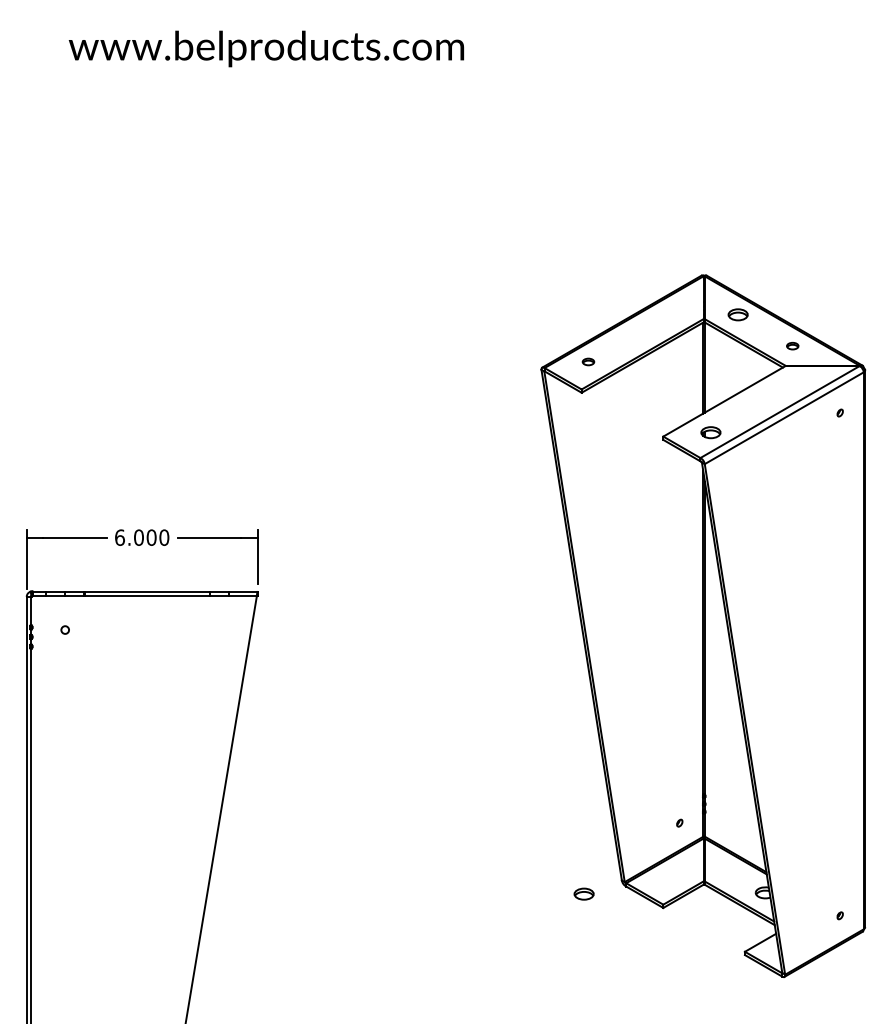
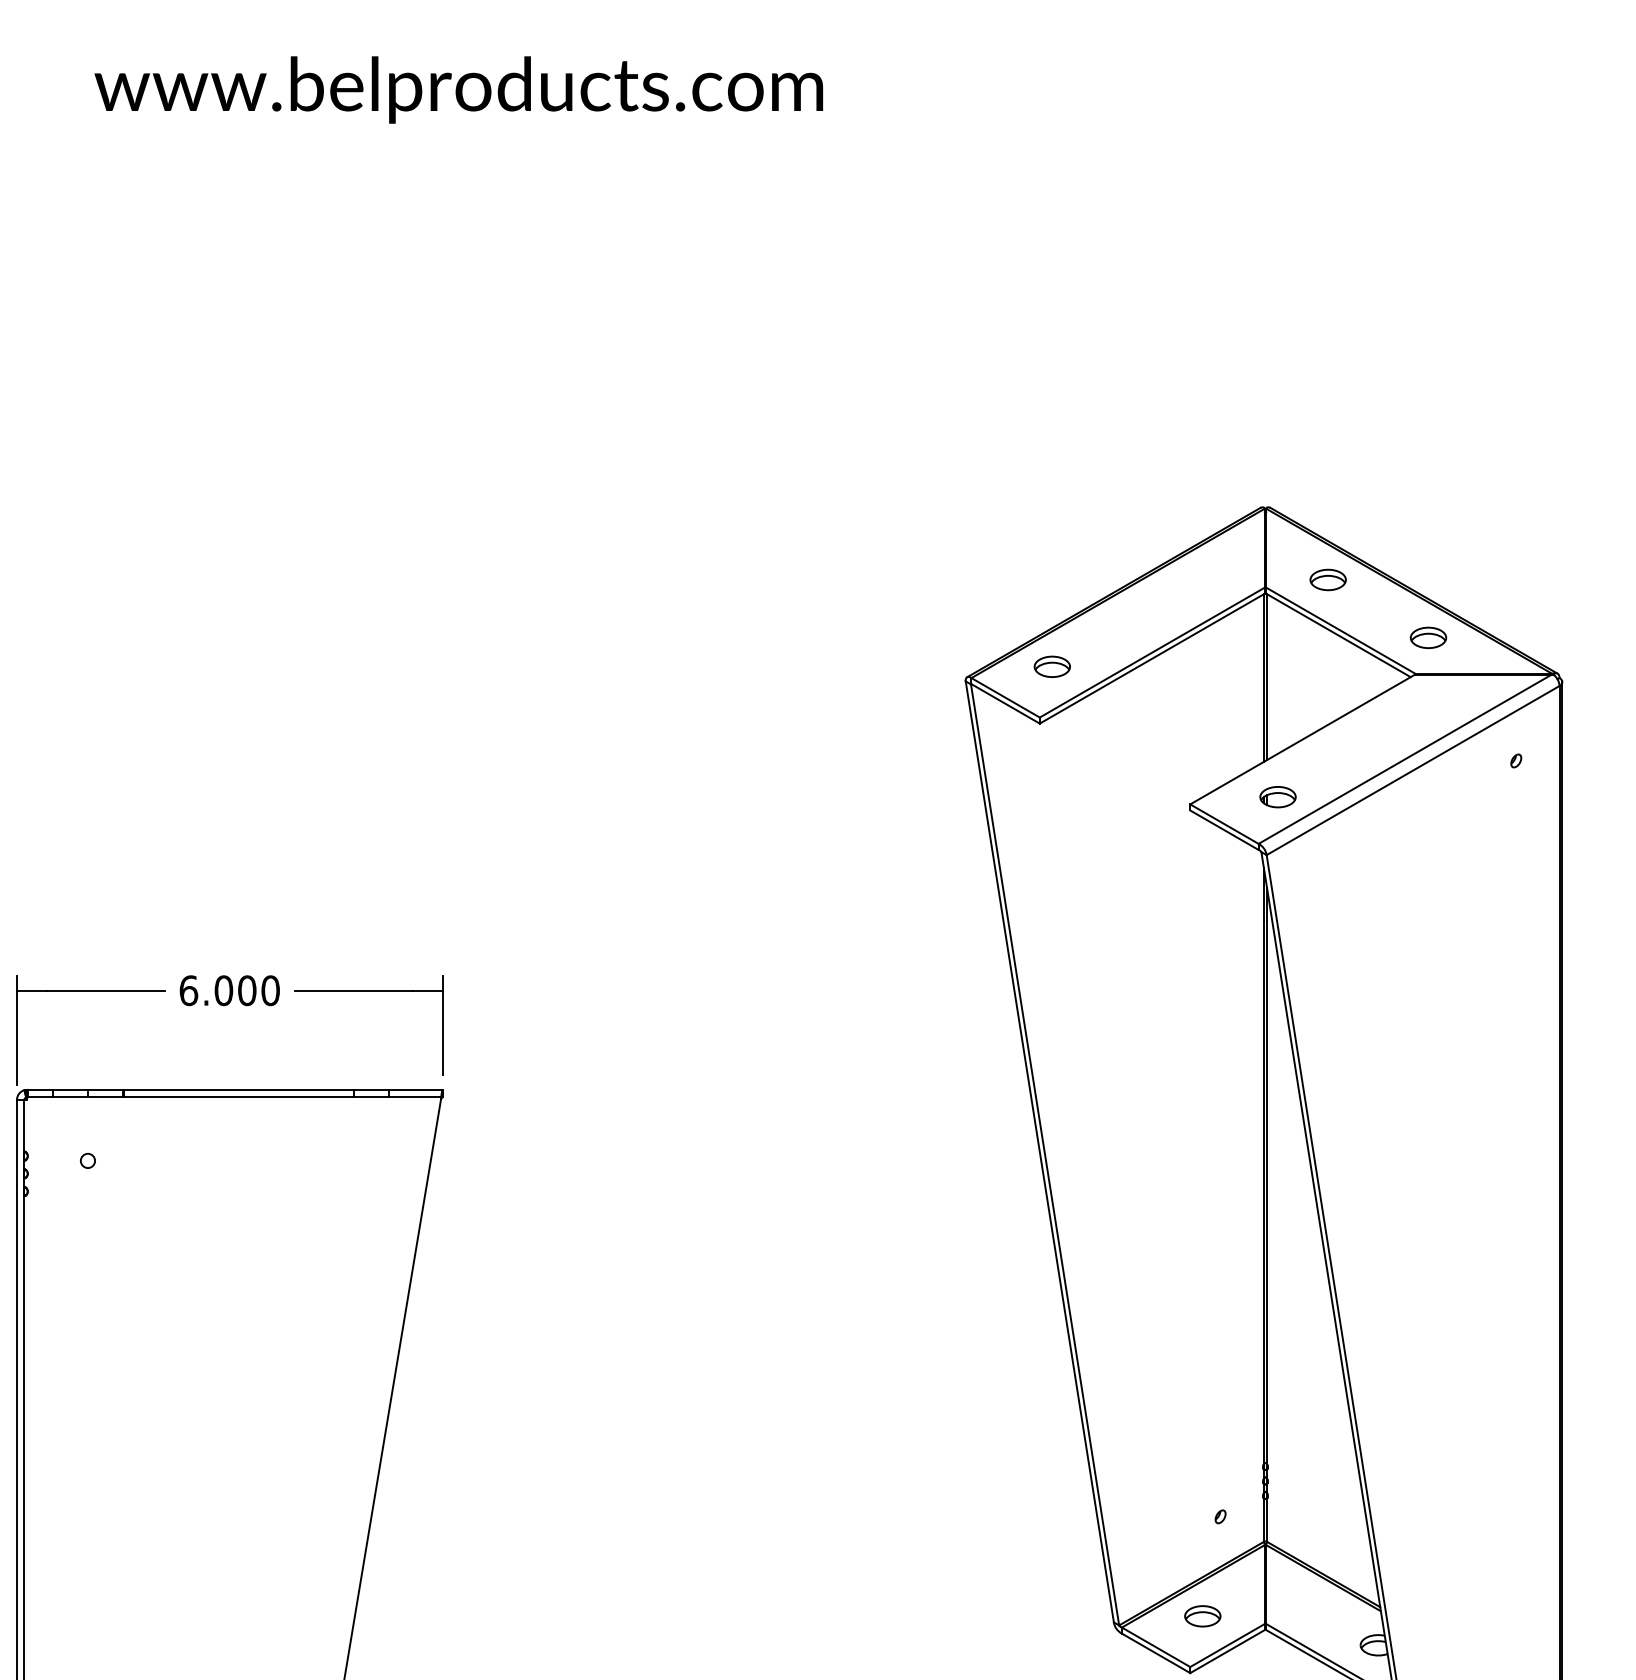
part: (792, 345) -> (1428, 636), size x1.67
part: (588, 361) -> (1052, 665), size x1.67
part: (583, 893) -> (1201, 1615), moved

